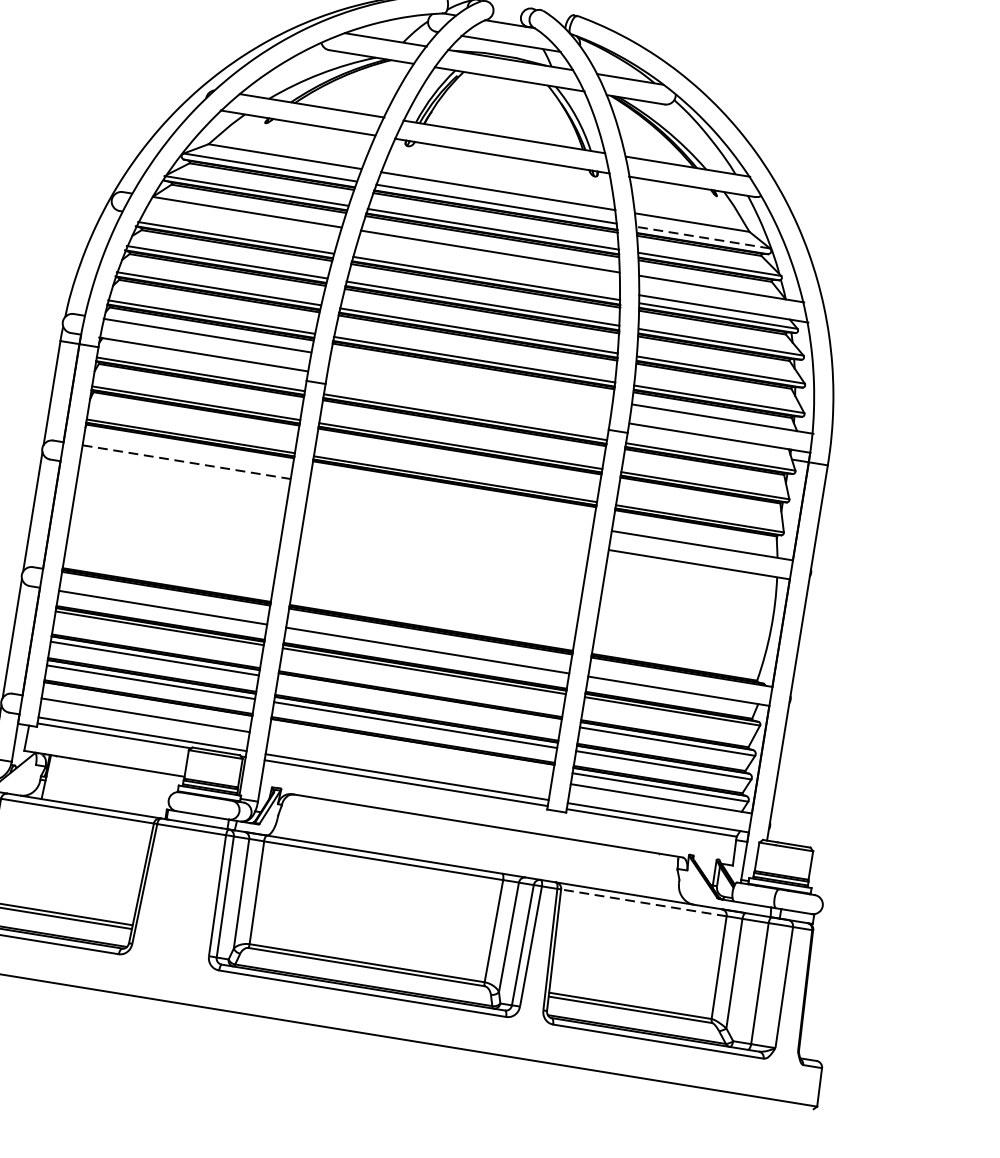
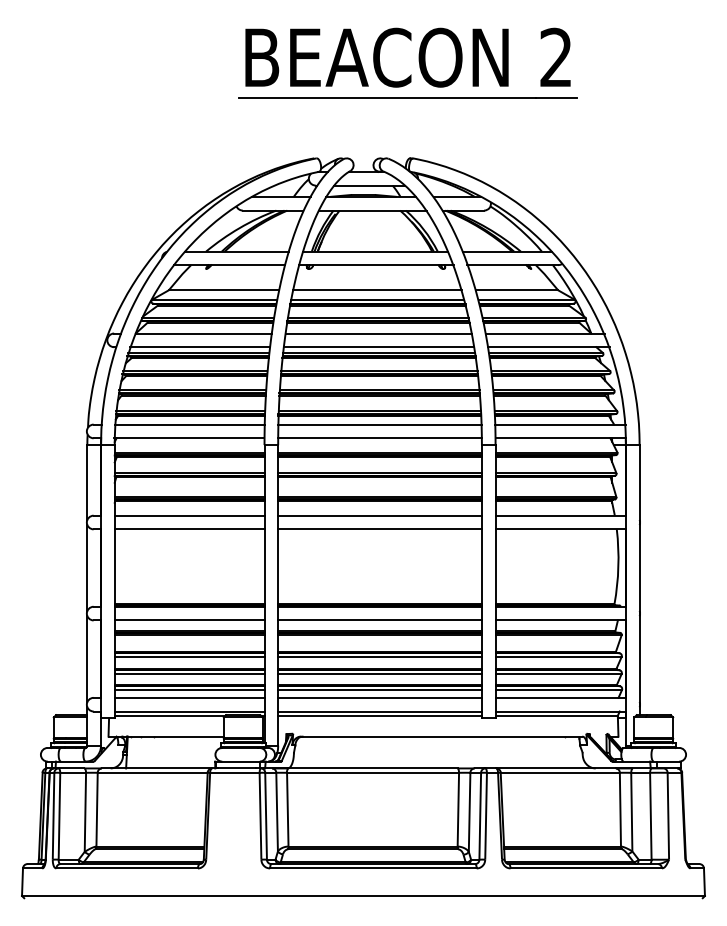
line: (238, 230) -> (199, 347), added
line: (703, 237) -> (526, 299), dashed -> solid
line: (488, 271) -> (379, 347), added
line: (471, 378) -> (379, 424), added
line: (469, 397) -> (380, 438), added
line: (186, 461) -> (189, 515), dashed -> solid
line: (183, 481) -> (189, 529), added
line: (450, 504) -> (379, 515), added
line: (447, 524) -> (379, 529), added
line: (418, 701) -> (379, 657), added
line: (147, 705) -> (189, 690), added
line: (411, 747) -> (379, 690), added
line: (409, 757) -> (379, 697), added
line: (642, 902) -> (559, 772), dashed -> solid

